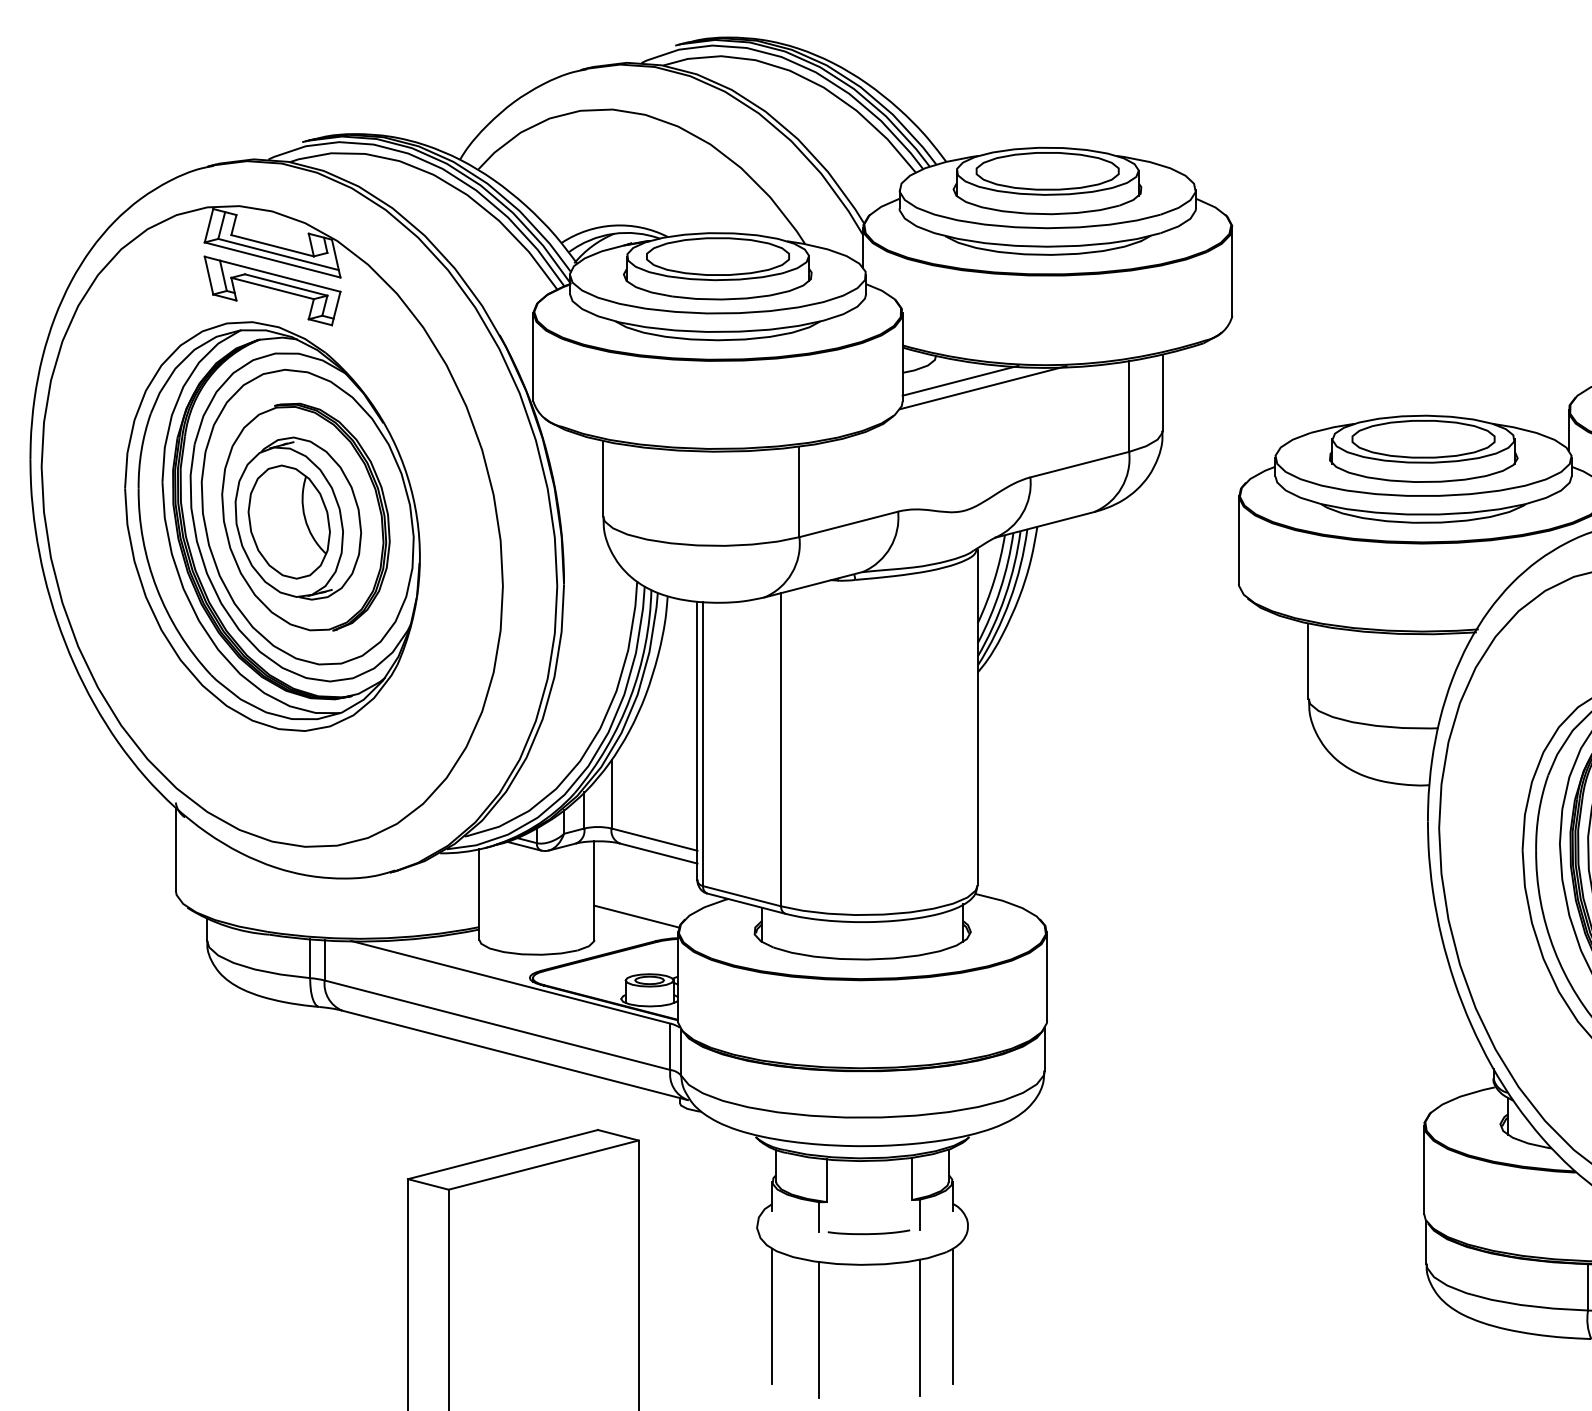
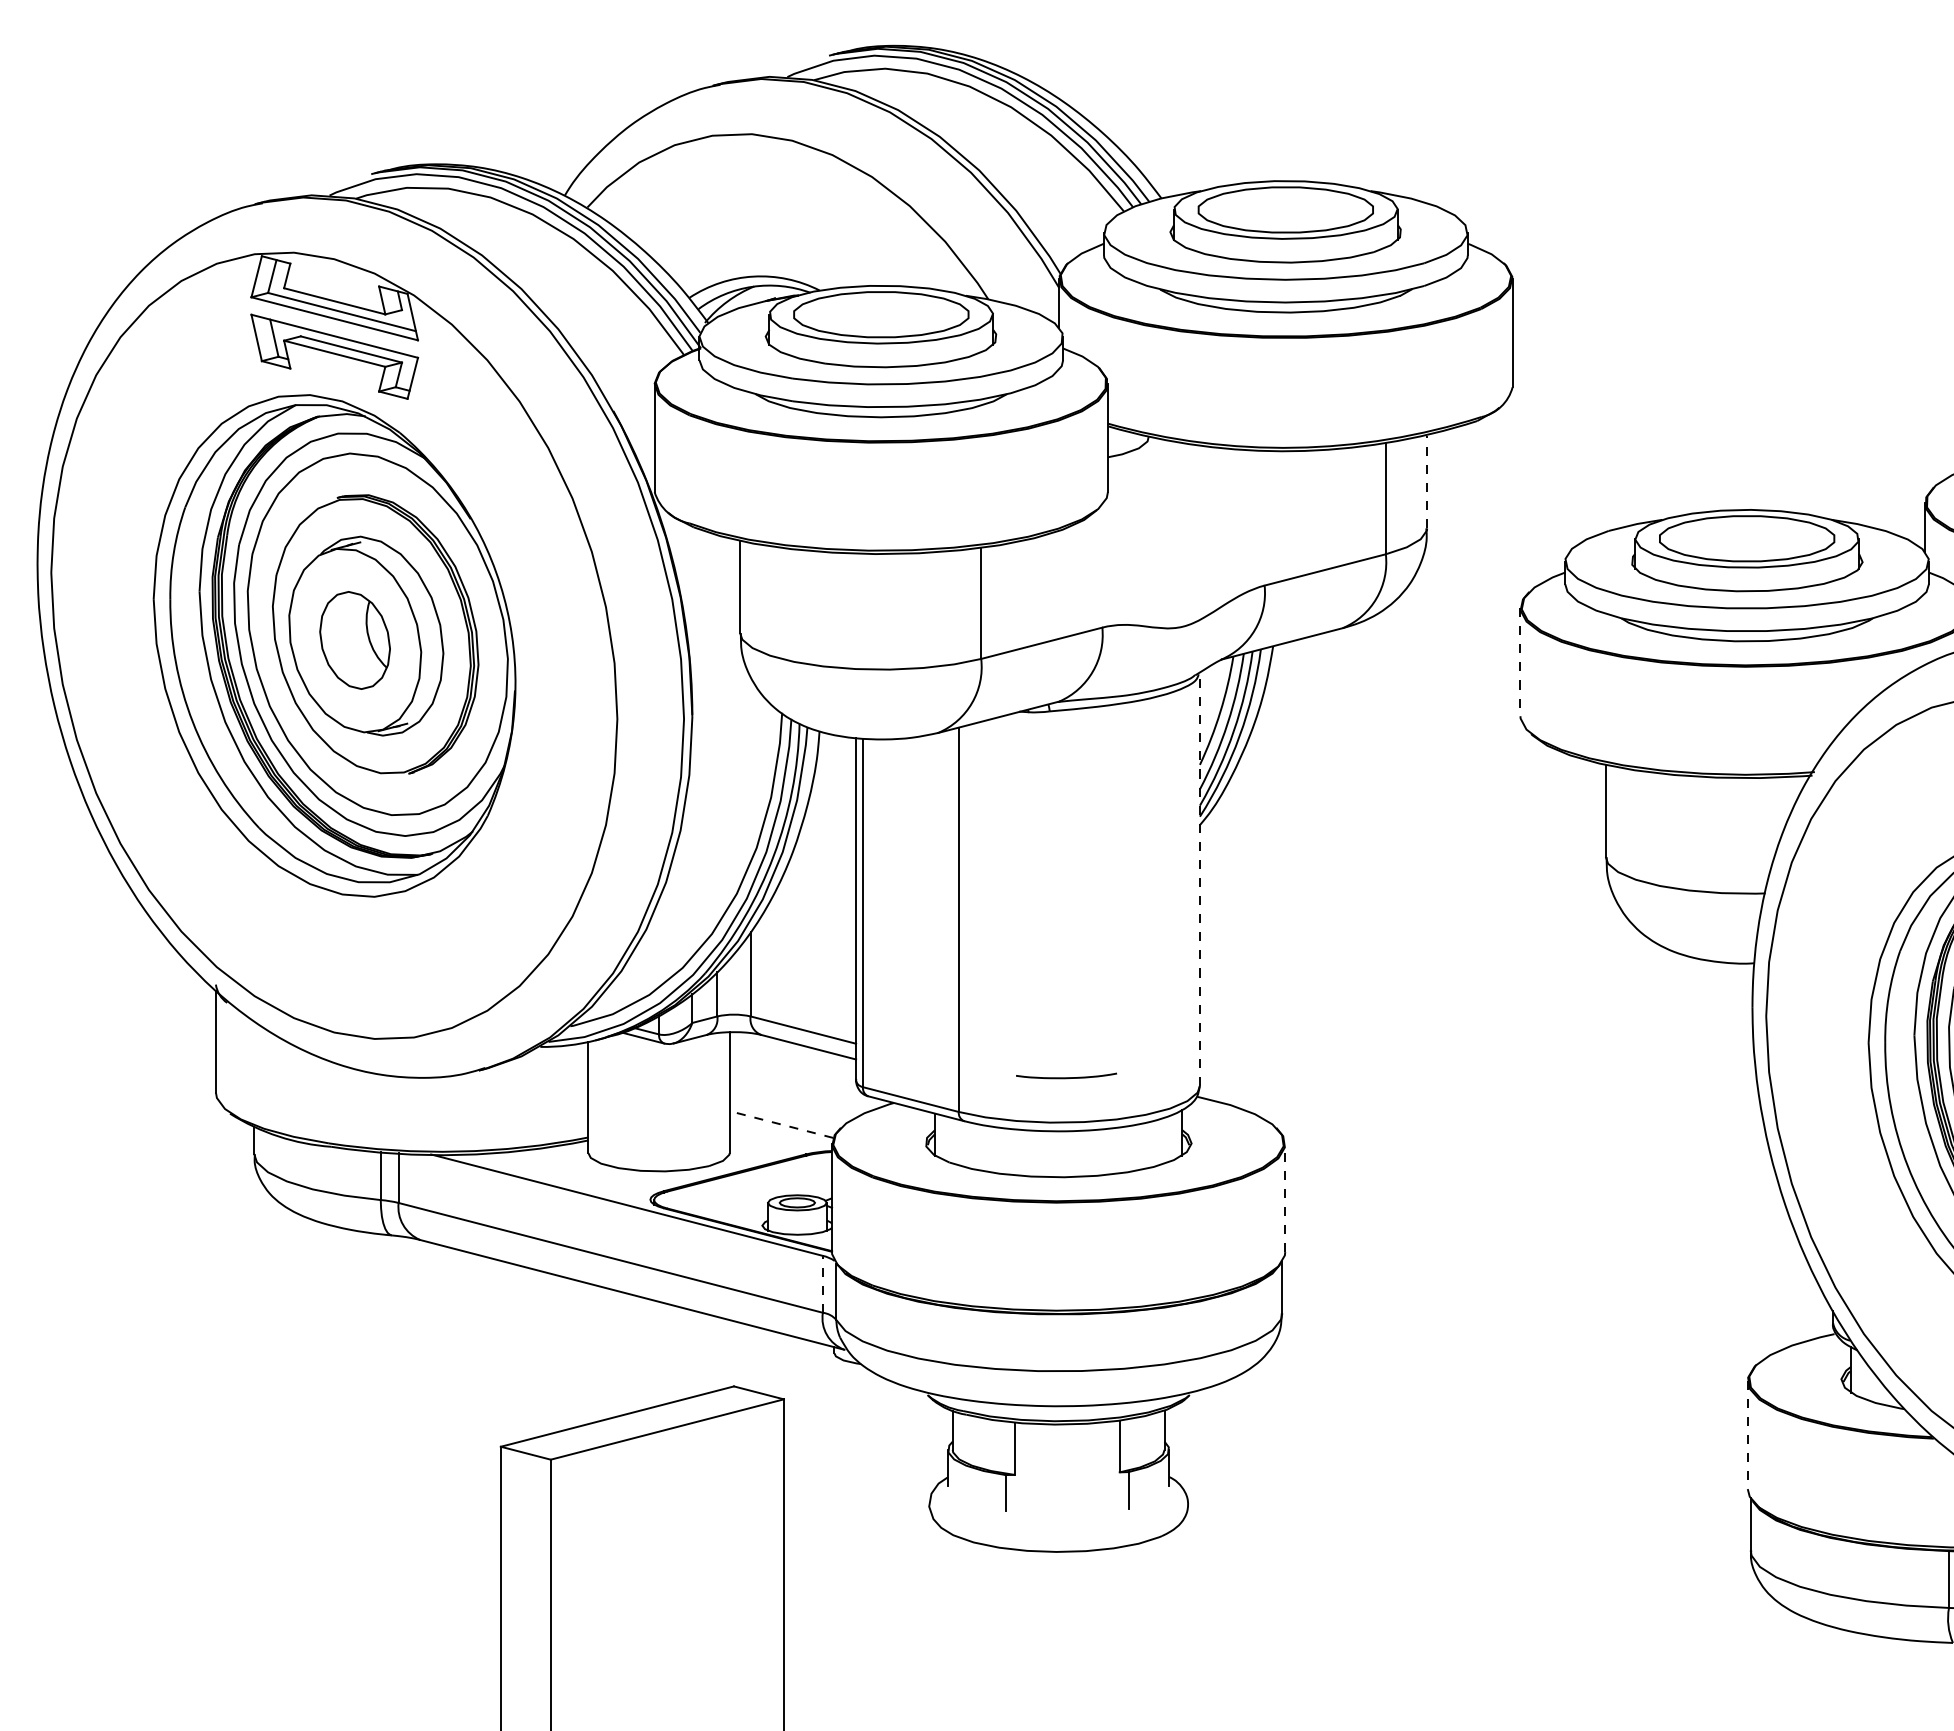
line: (960, 380) -> (1178, 466), removed
line: (983, 387) -> (1206, 475), removed
line: (1163, 392) -> (1427, 481), solid -> dashed
part: (288, 522) -> (354, 640), size x0.7
line: (1238, 540) -> (1520, 662), solid -> dashed
line: (977, 717) -> (1199, 880), solid -> dashed
line: (635, 916) -> (780, 1124), solid -> dashed
line: (1047, 976) -> (1285, 1197), solid -> dashed
line: (670, 1046) -> (822, 1283), solid -> dashed
line: (1423, 1169) -> (1747, 1435), solid -> dashed
curve: (868, 1233) -> (1066, 1077), moved
line: (772, 1315) -> (948, 1614), removed
line: (952, 1316) -> (1169, 1615), removed
line: (919, 1328) -> (1128, 1629), removed
line: (819, 1329) -> (1005, 1631), removed

